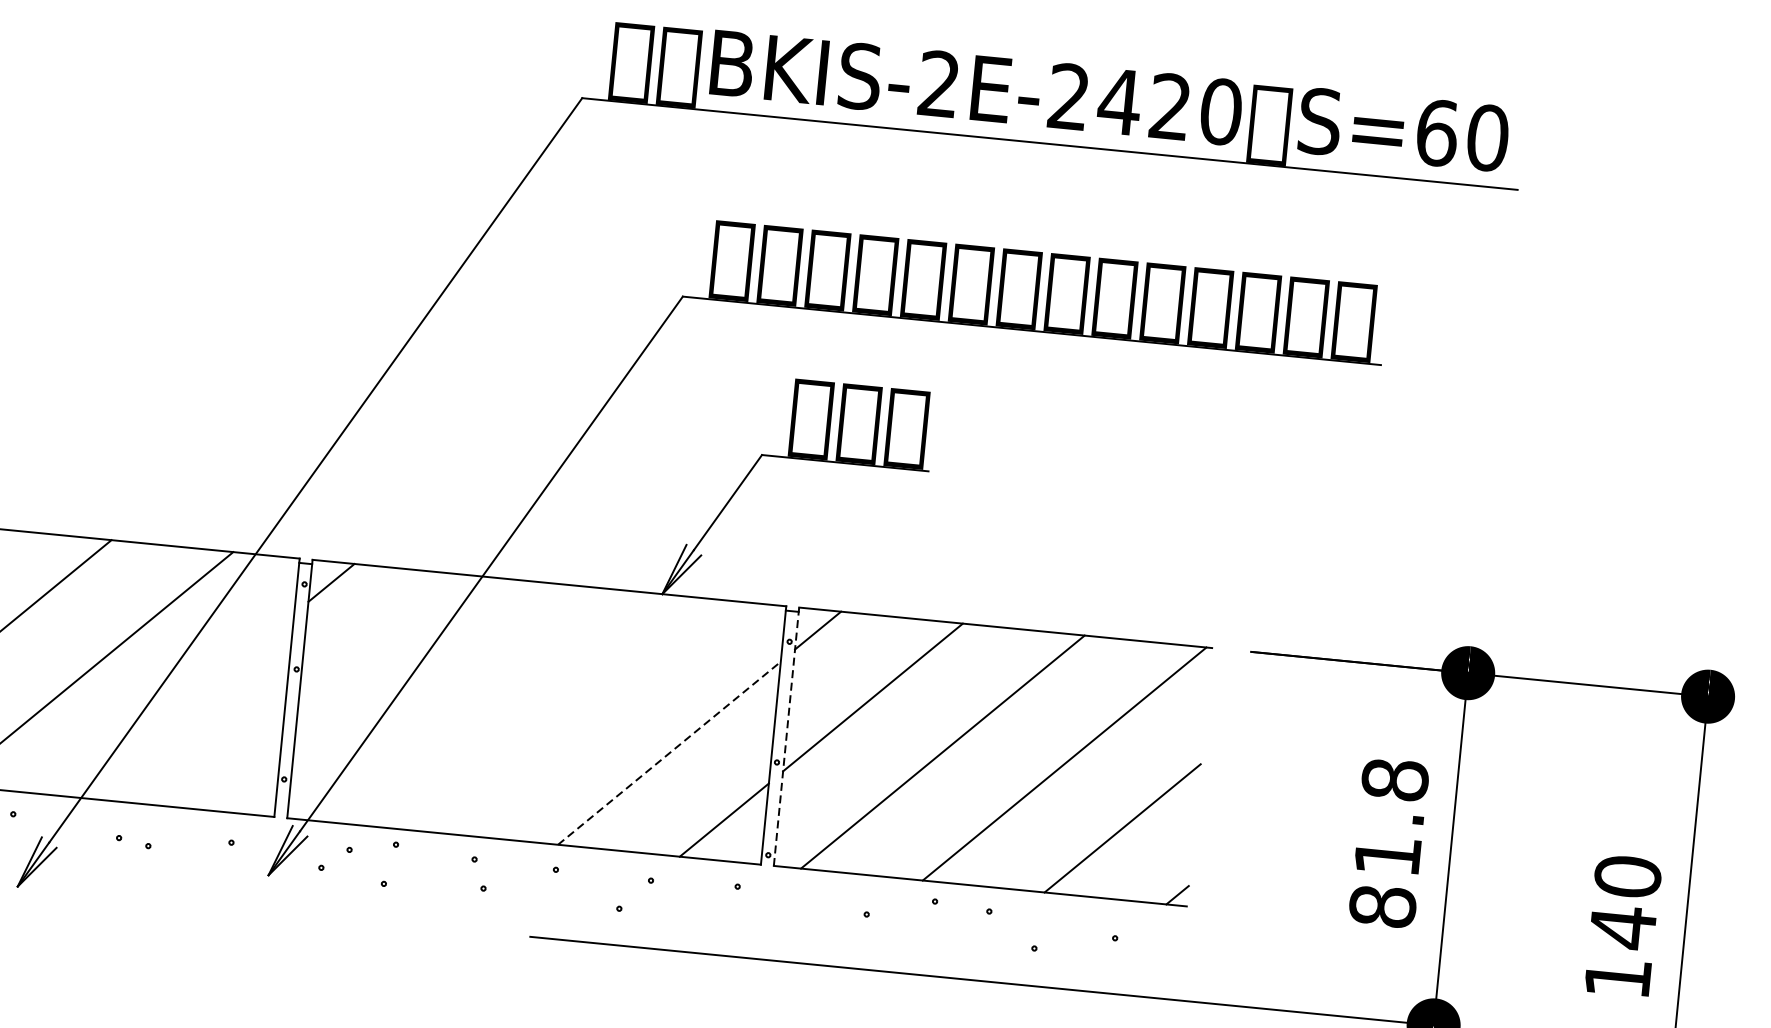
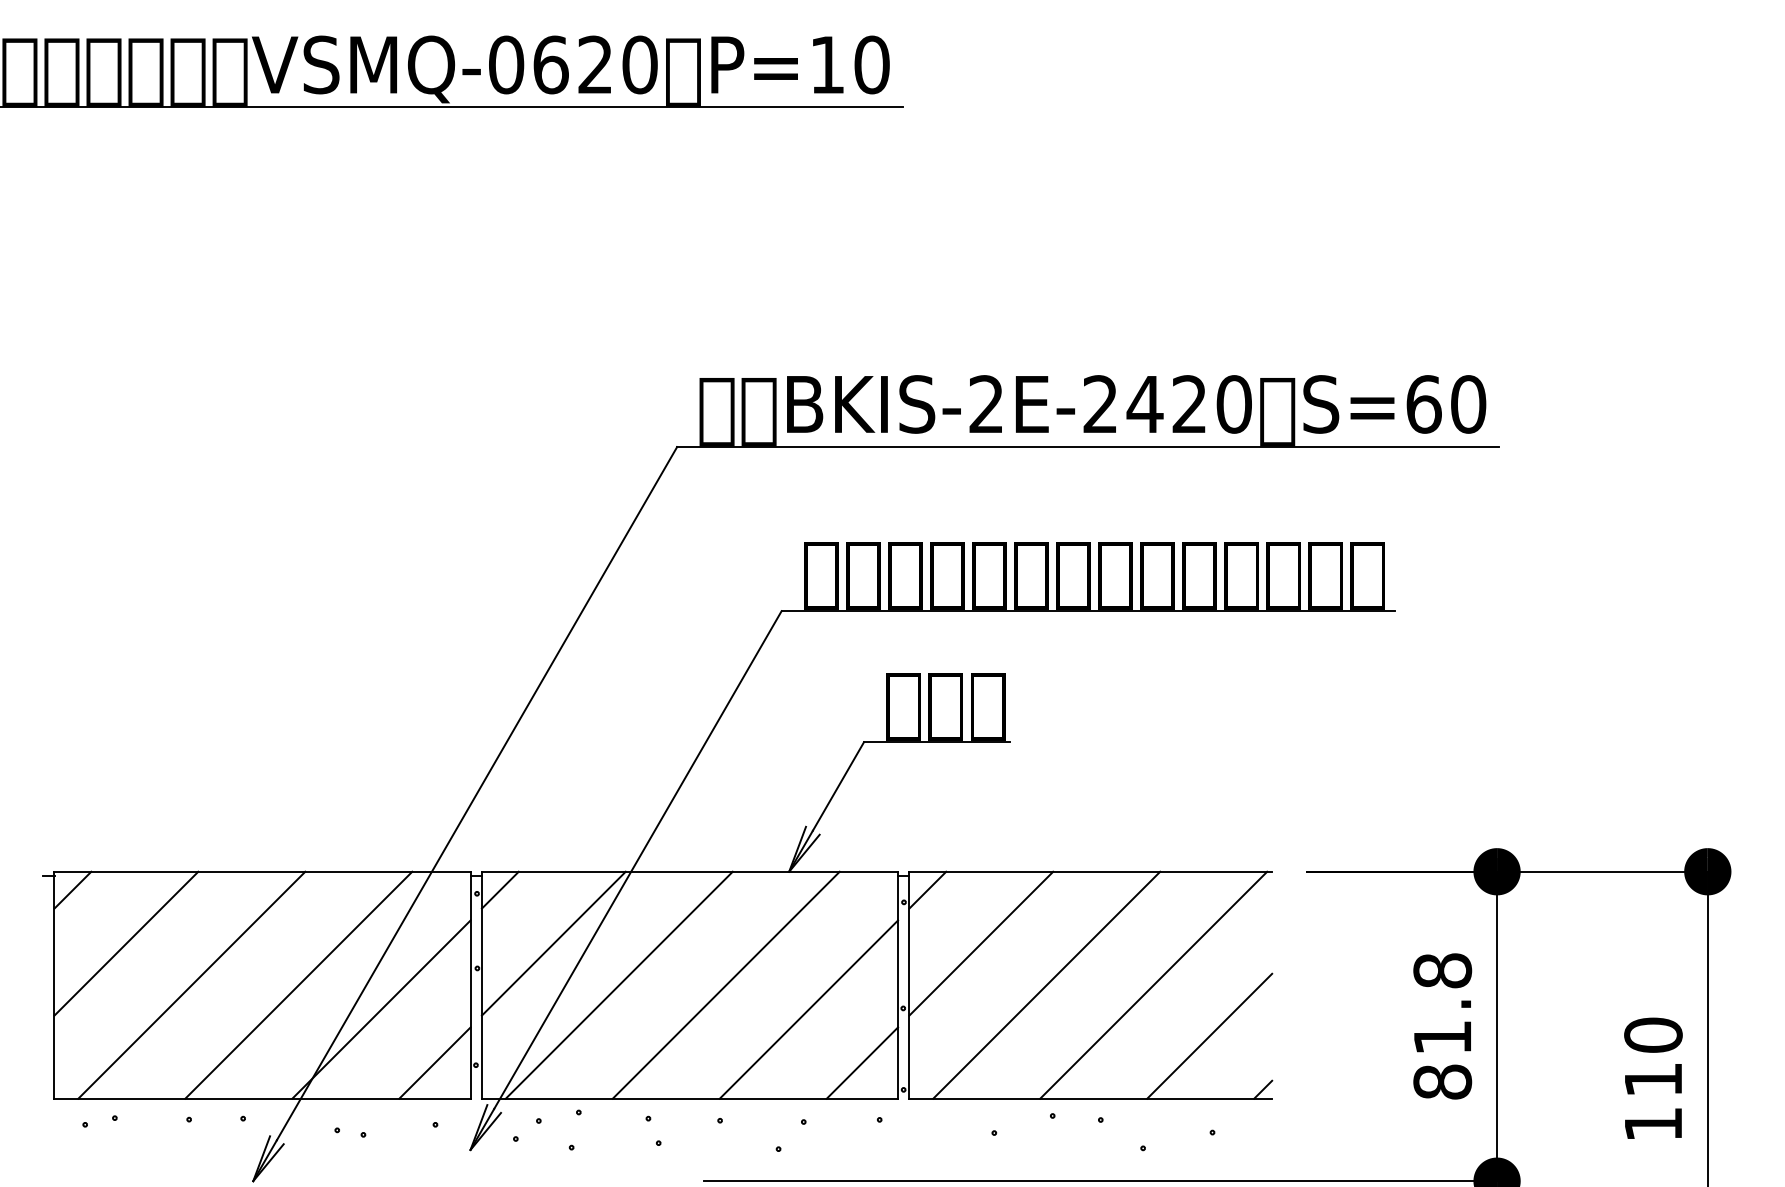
line: (386, 649) -> (553, 943), added
line: (455, 703) -> (618, 984), added
line: (182, 705) -> (381, 1009), added
line: (577, 715) -> (725, 984), added
line: (786, 737) -> (909, 985), dashed -> solid
line: (670, 753) -> (809, 1009), dashed -> solid
line: (237, 771) -> (434, 1062), added
text: (1623, 927) -> (1653, 1079), 140 -> 110

